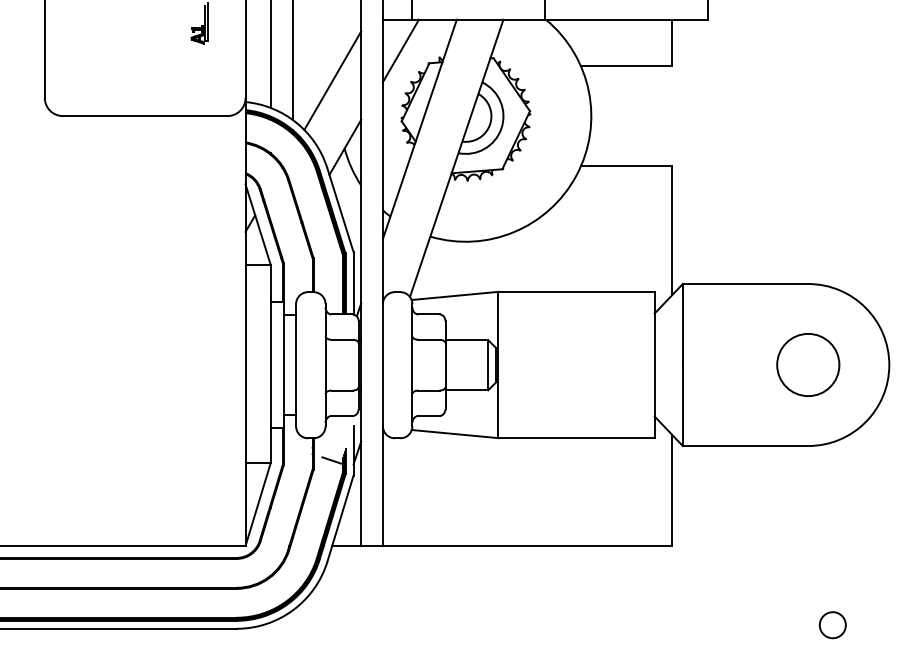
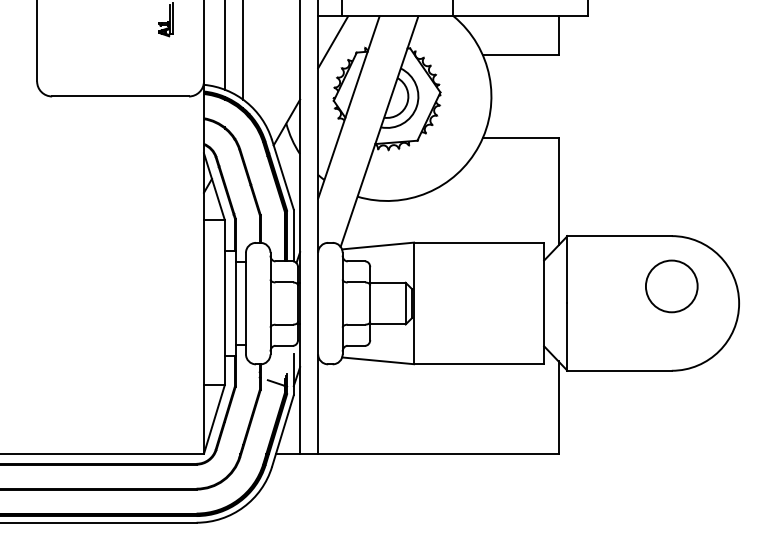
line: (332, 81) -> (276, 67), removed
circle: (807, 365) -> (671, 286), moved
circle: (832, 624) -> (691, 519), removed

